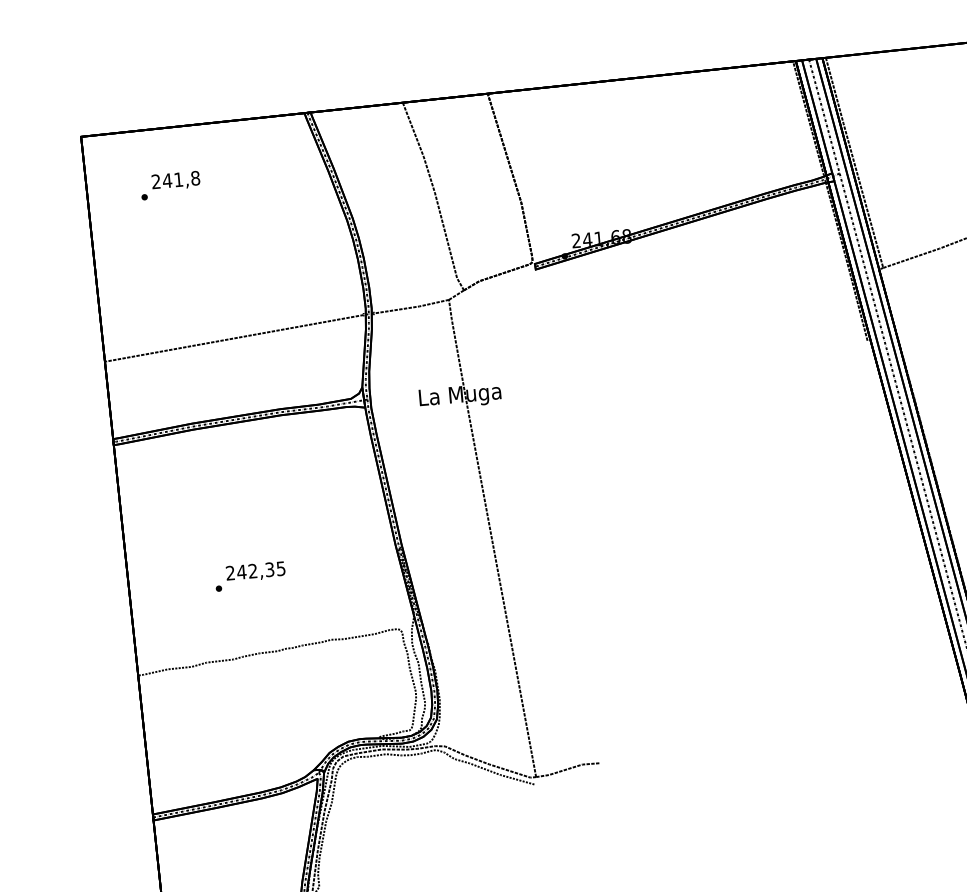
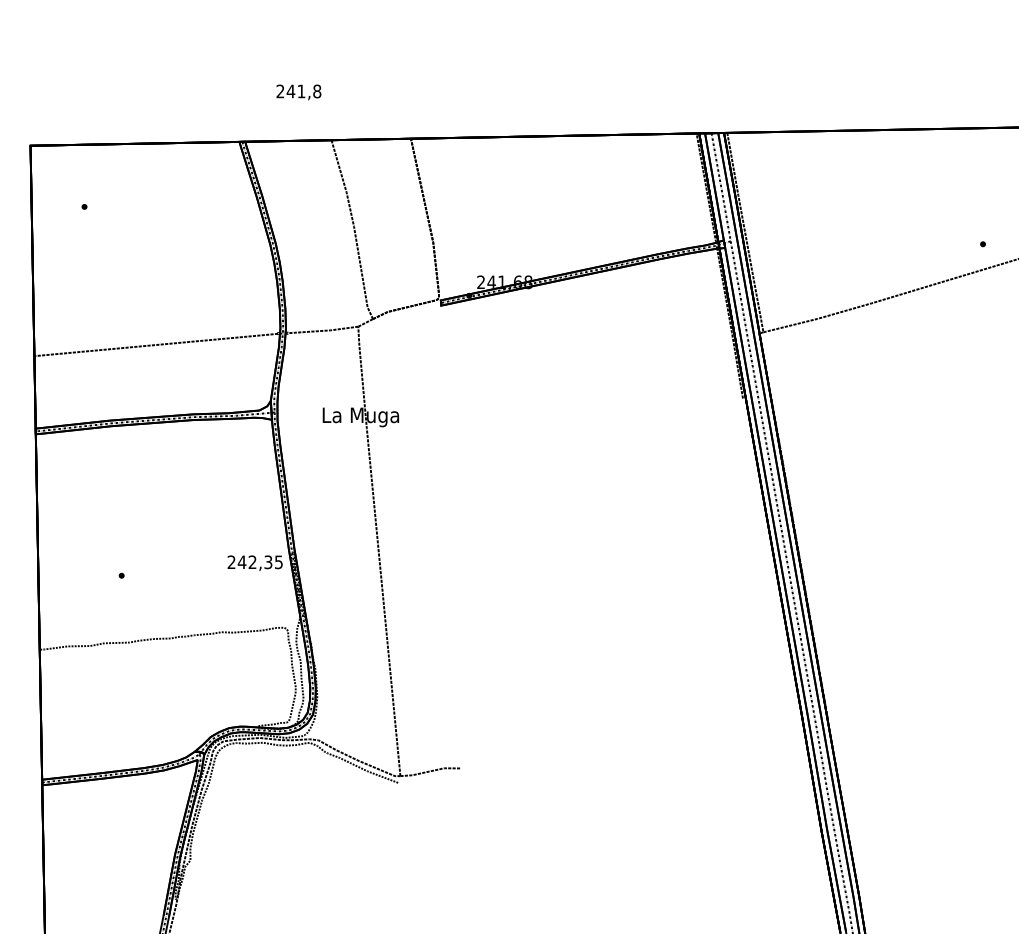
text: (175, 181) -> (298, 92), moved
text: (255, 571) -> (254, 562), moved

